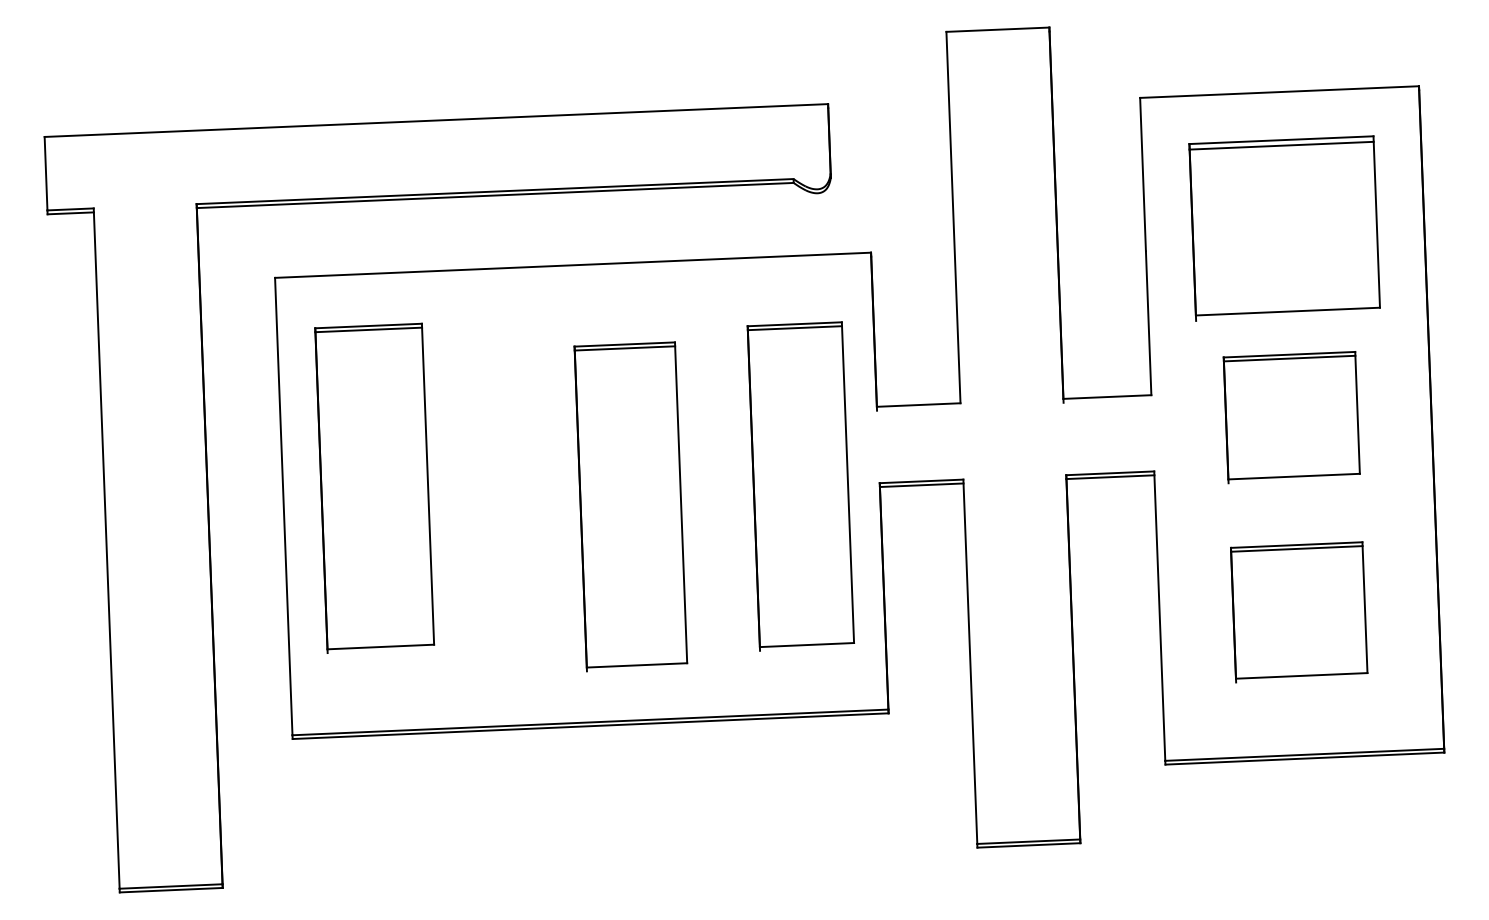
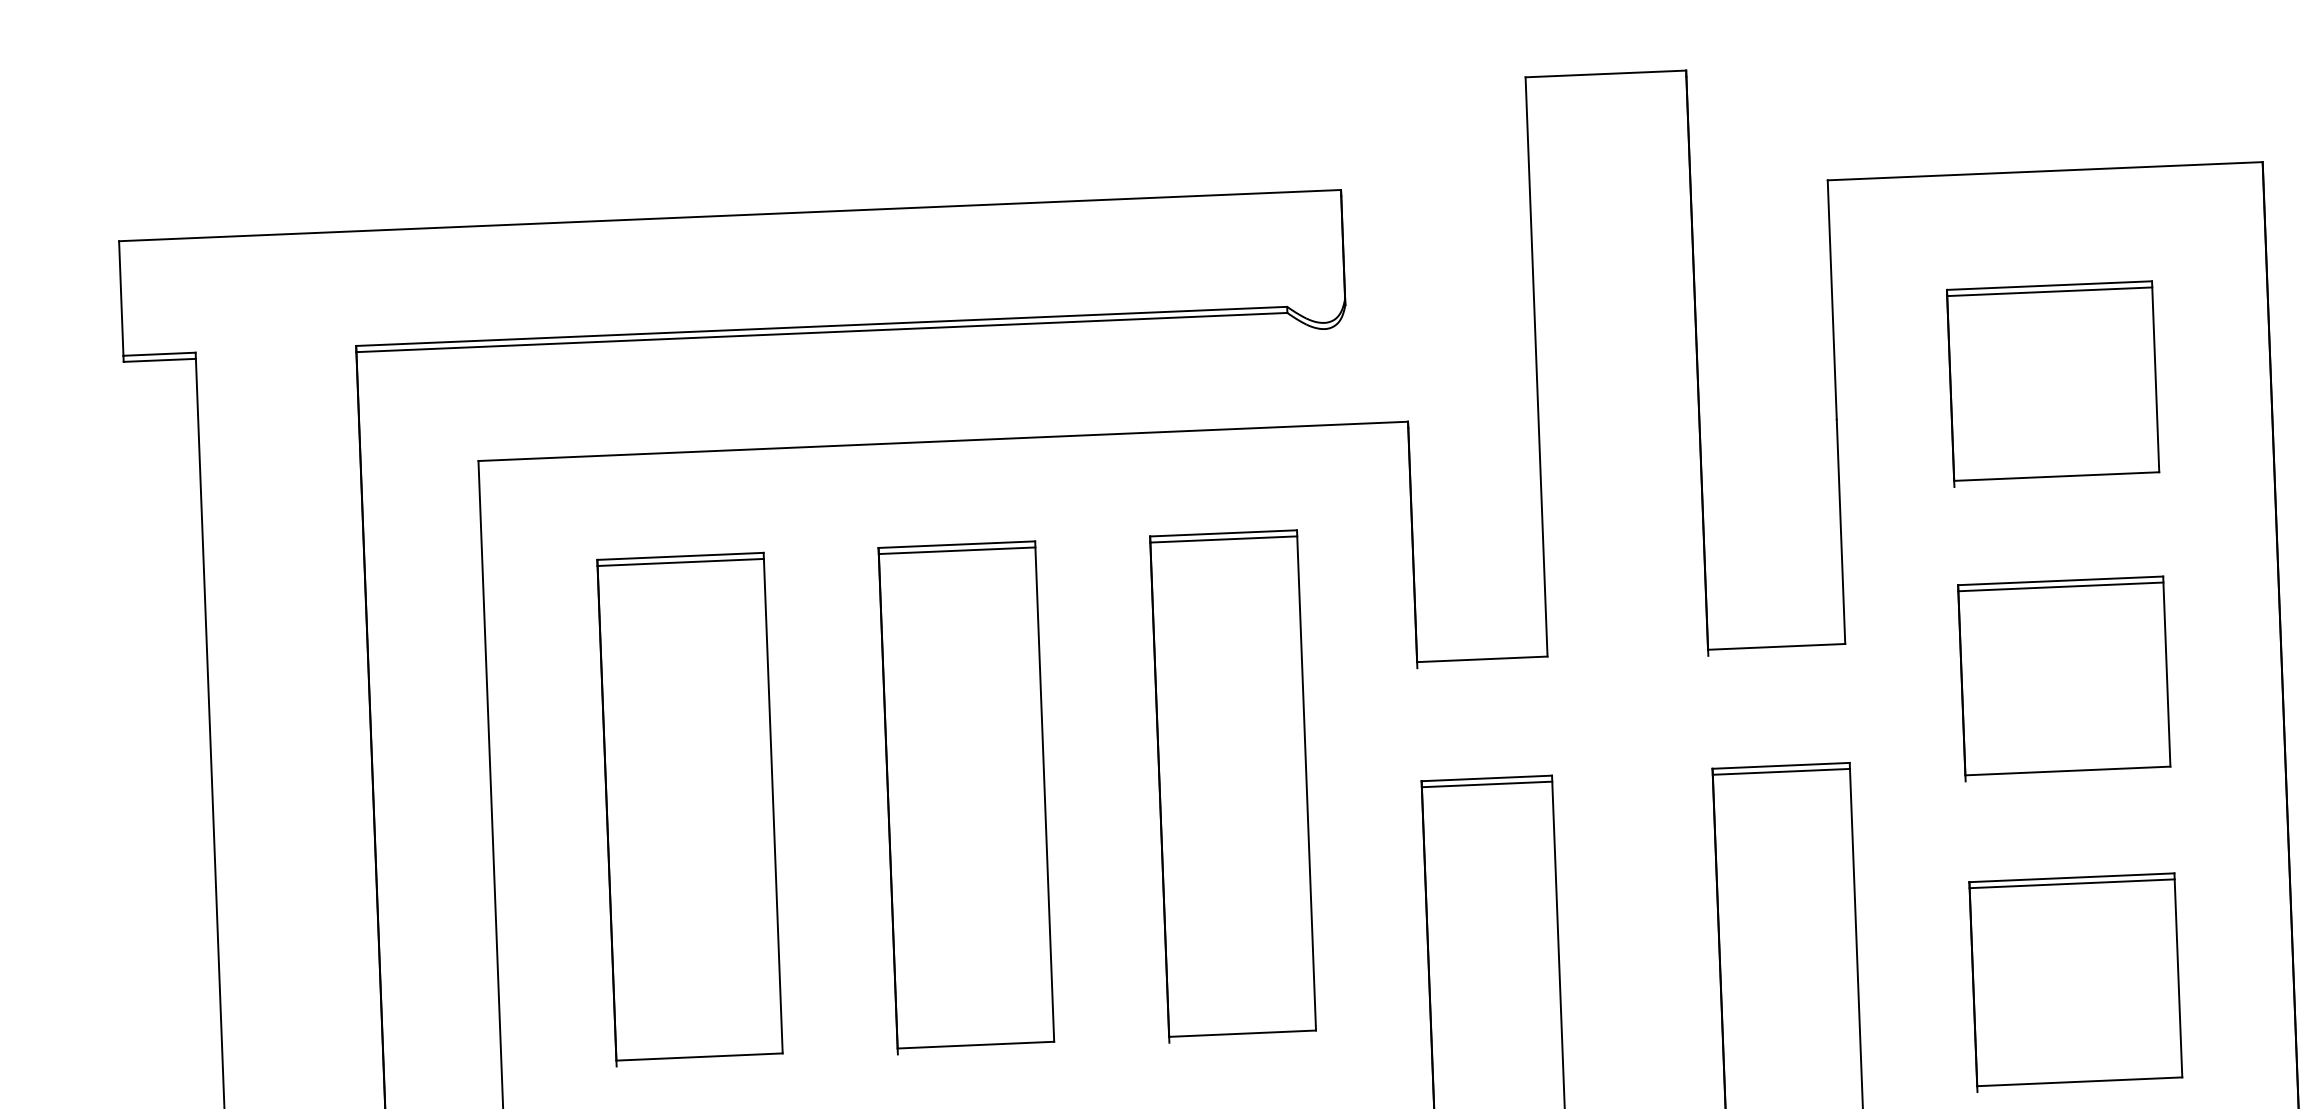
part: (1284, 228) -> (2052, 383), size x0.71
part: (800, 486) -> (1232, 786), moved
part: (374, 487) -> (689, 808), moved
part: (630, 506) -> (965, 797), moved

